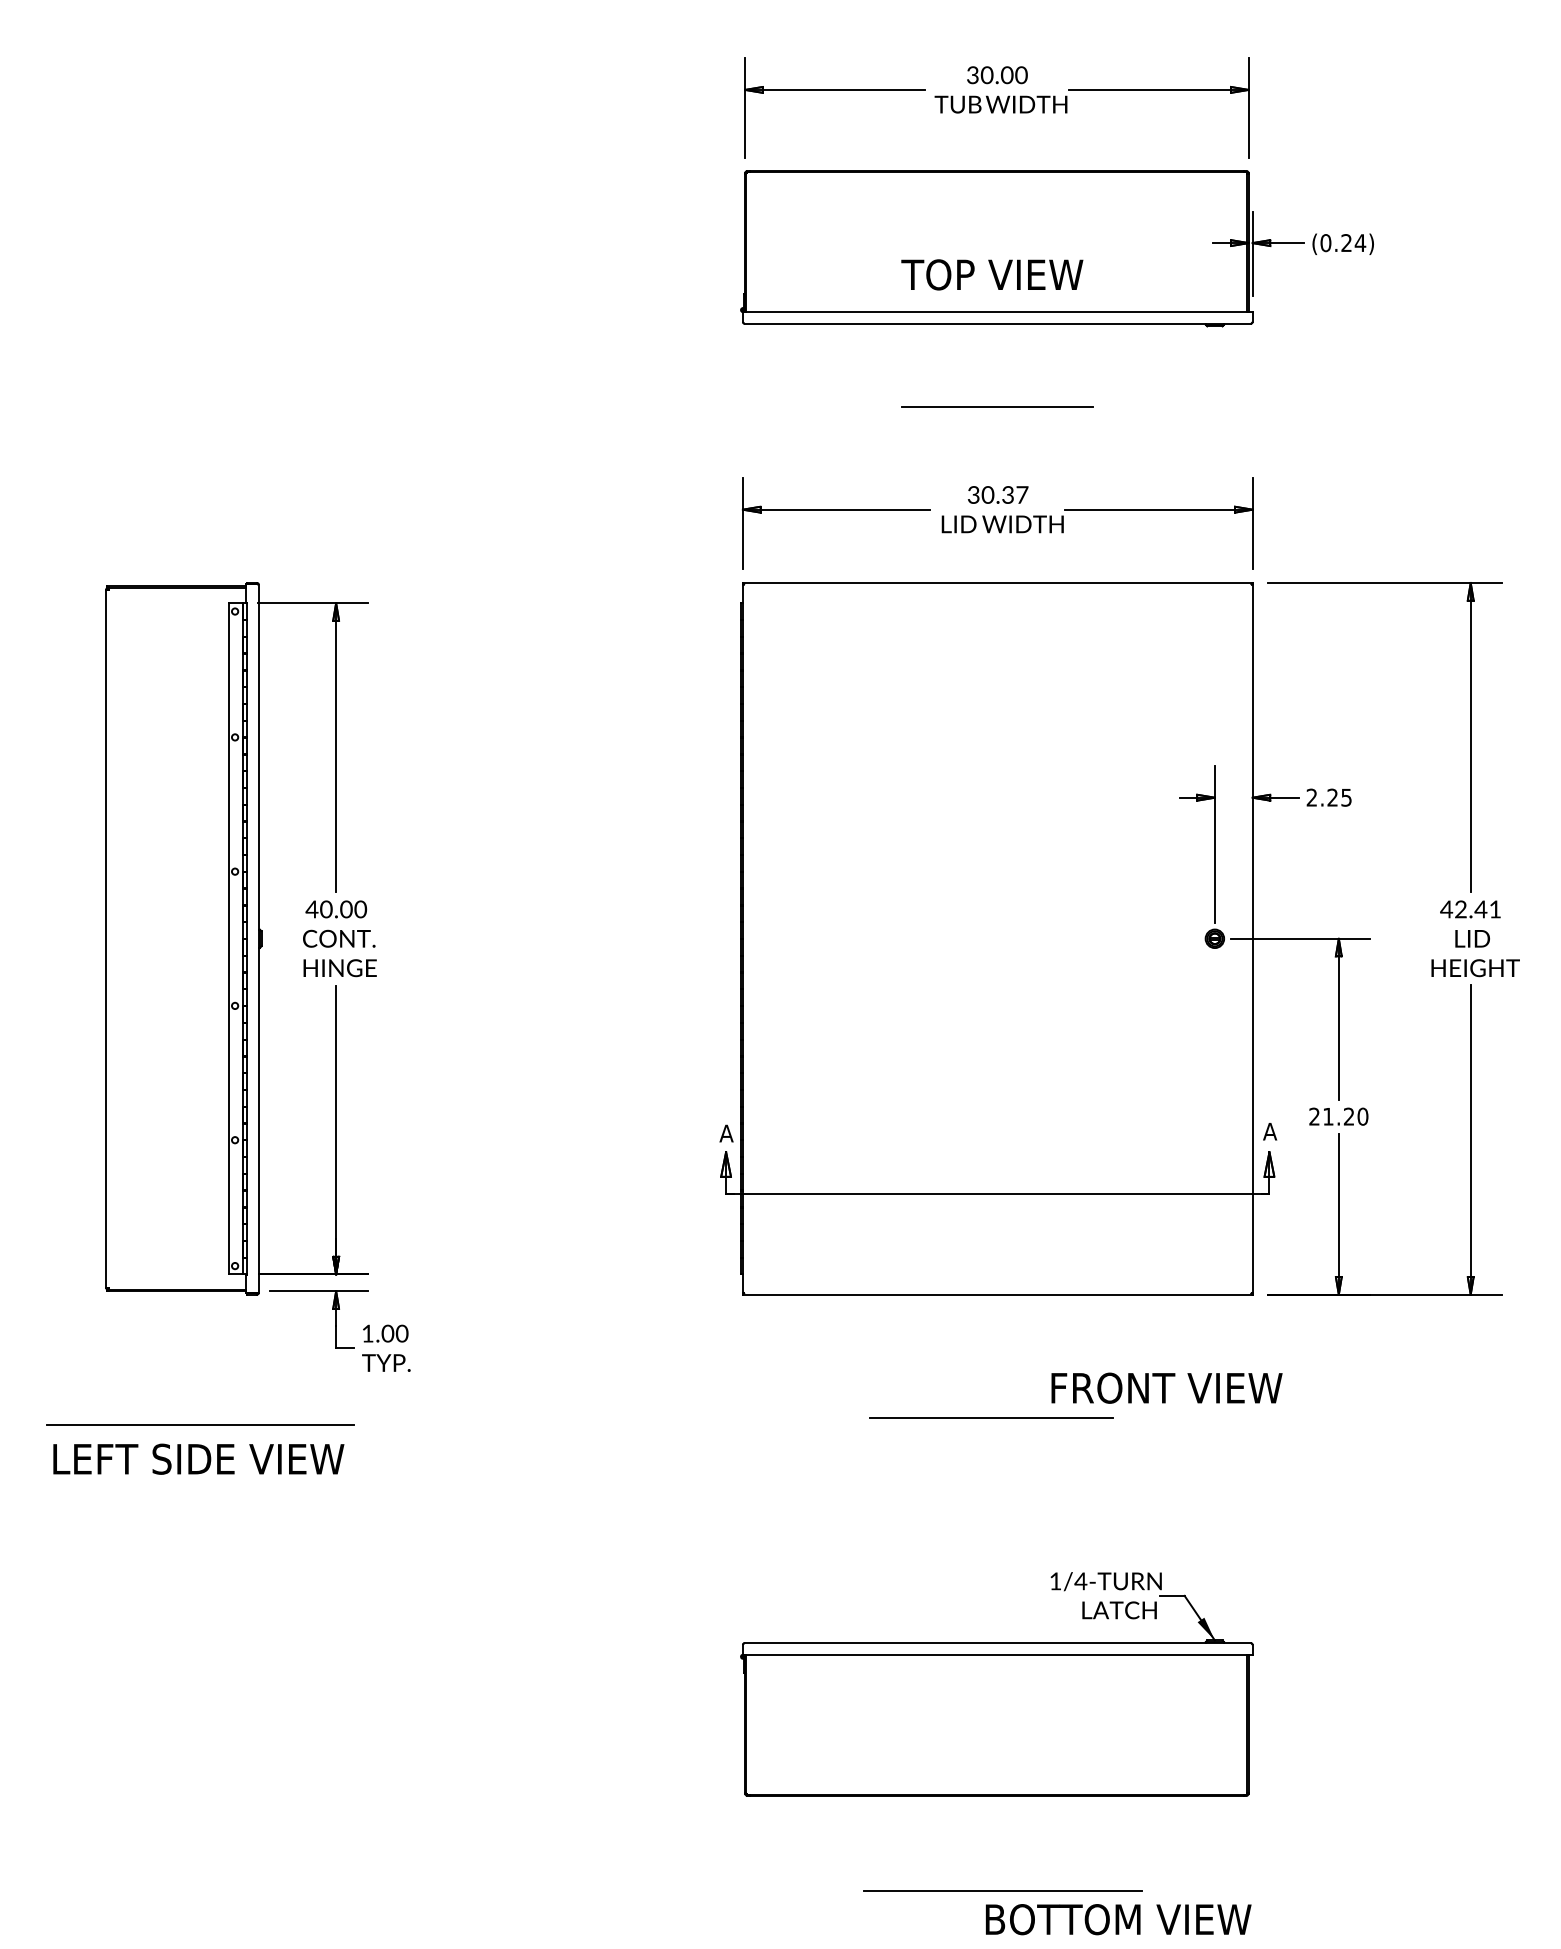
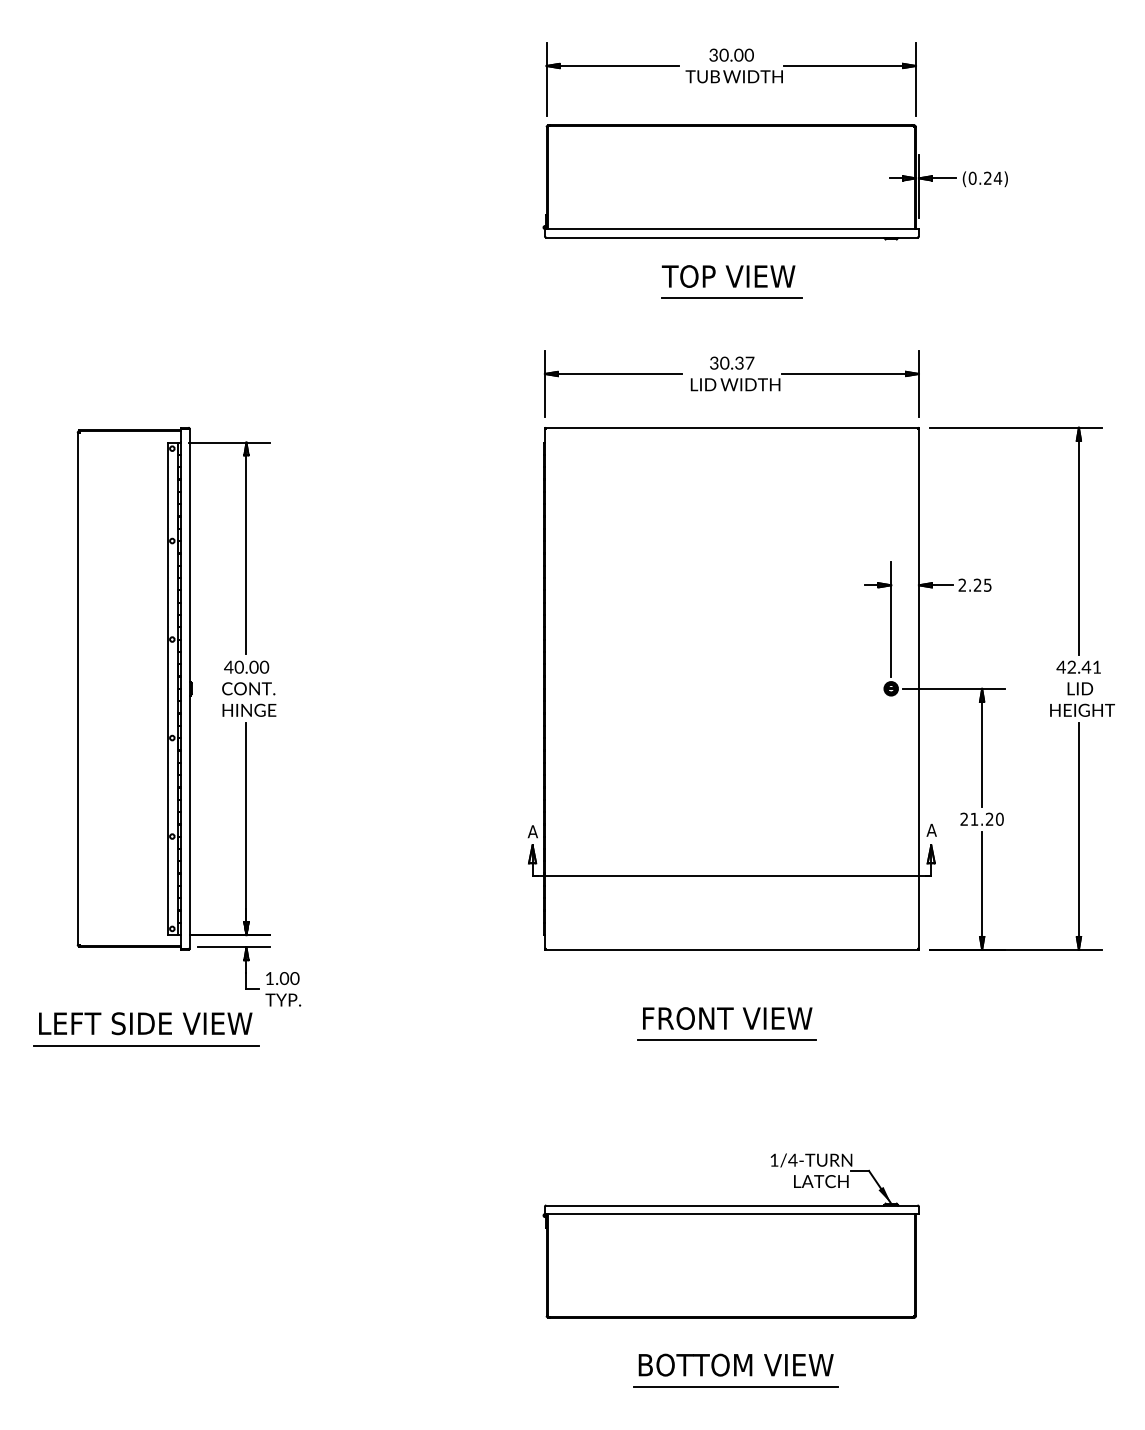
text: (992, 274) -> (728, 276), moved
text: (1166, 1387) -> (727, 1018), moved
text: (198, 1458) -> (145, 1023), moved
text: (1118, 1919) -> (736, 1365), moved

